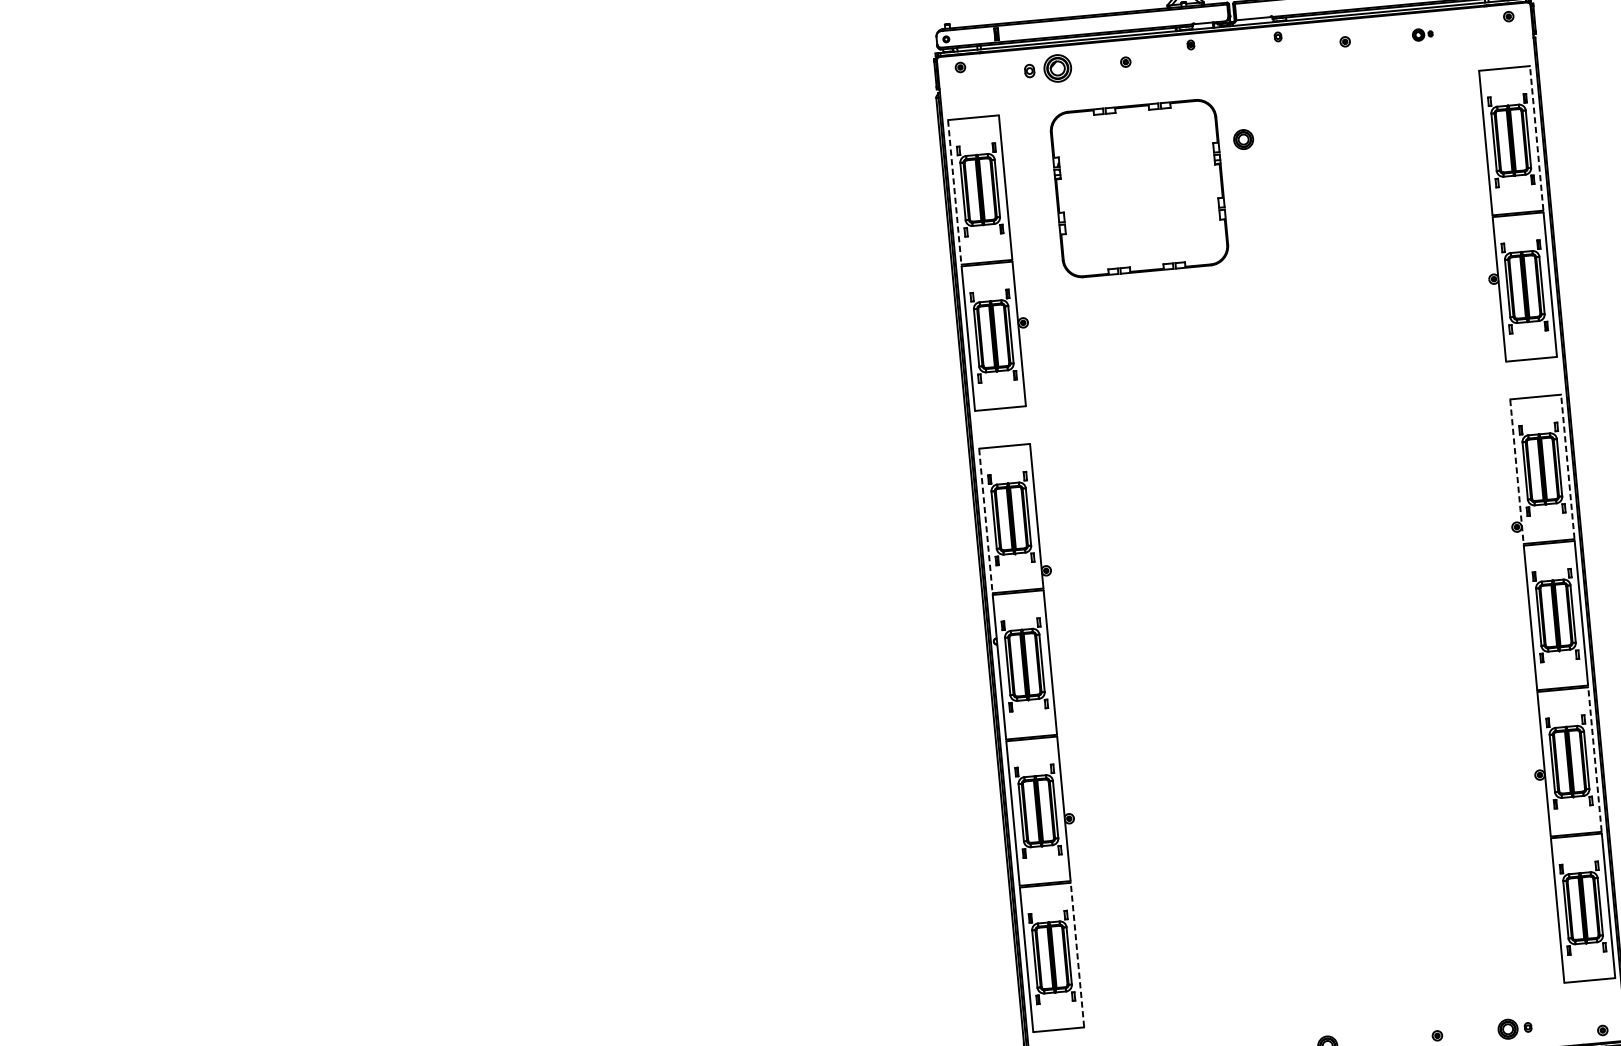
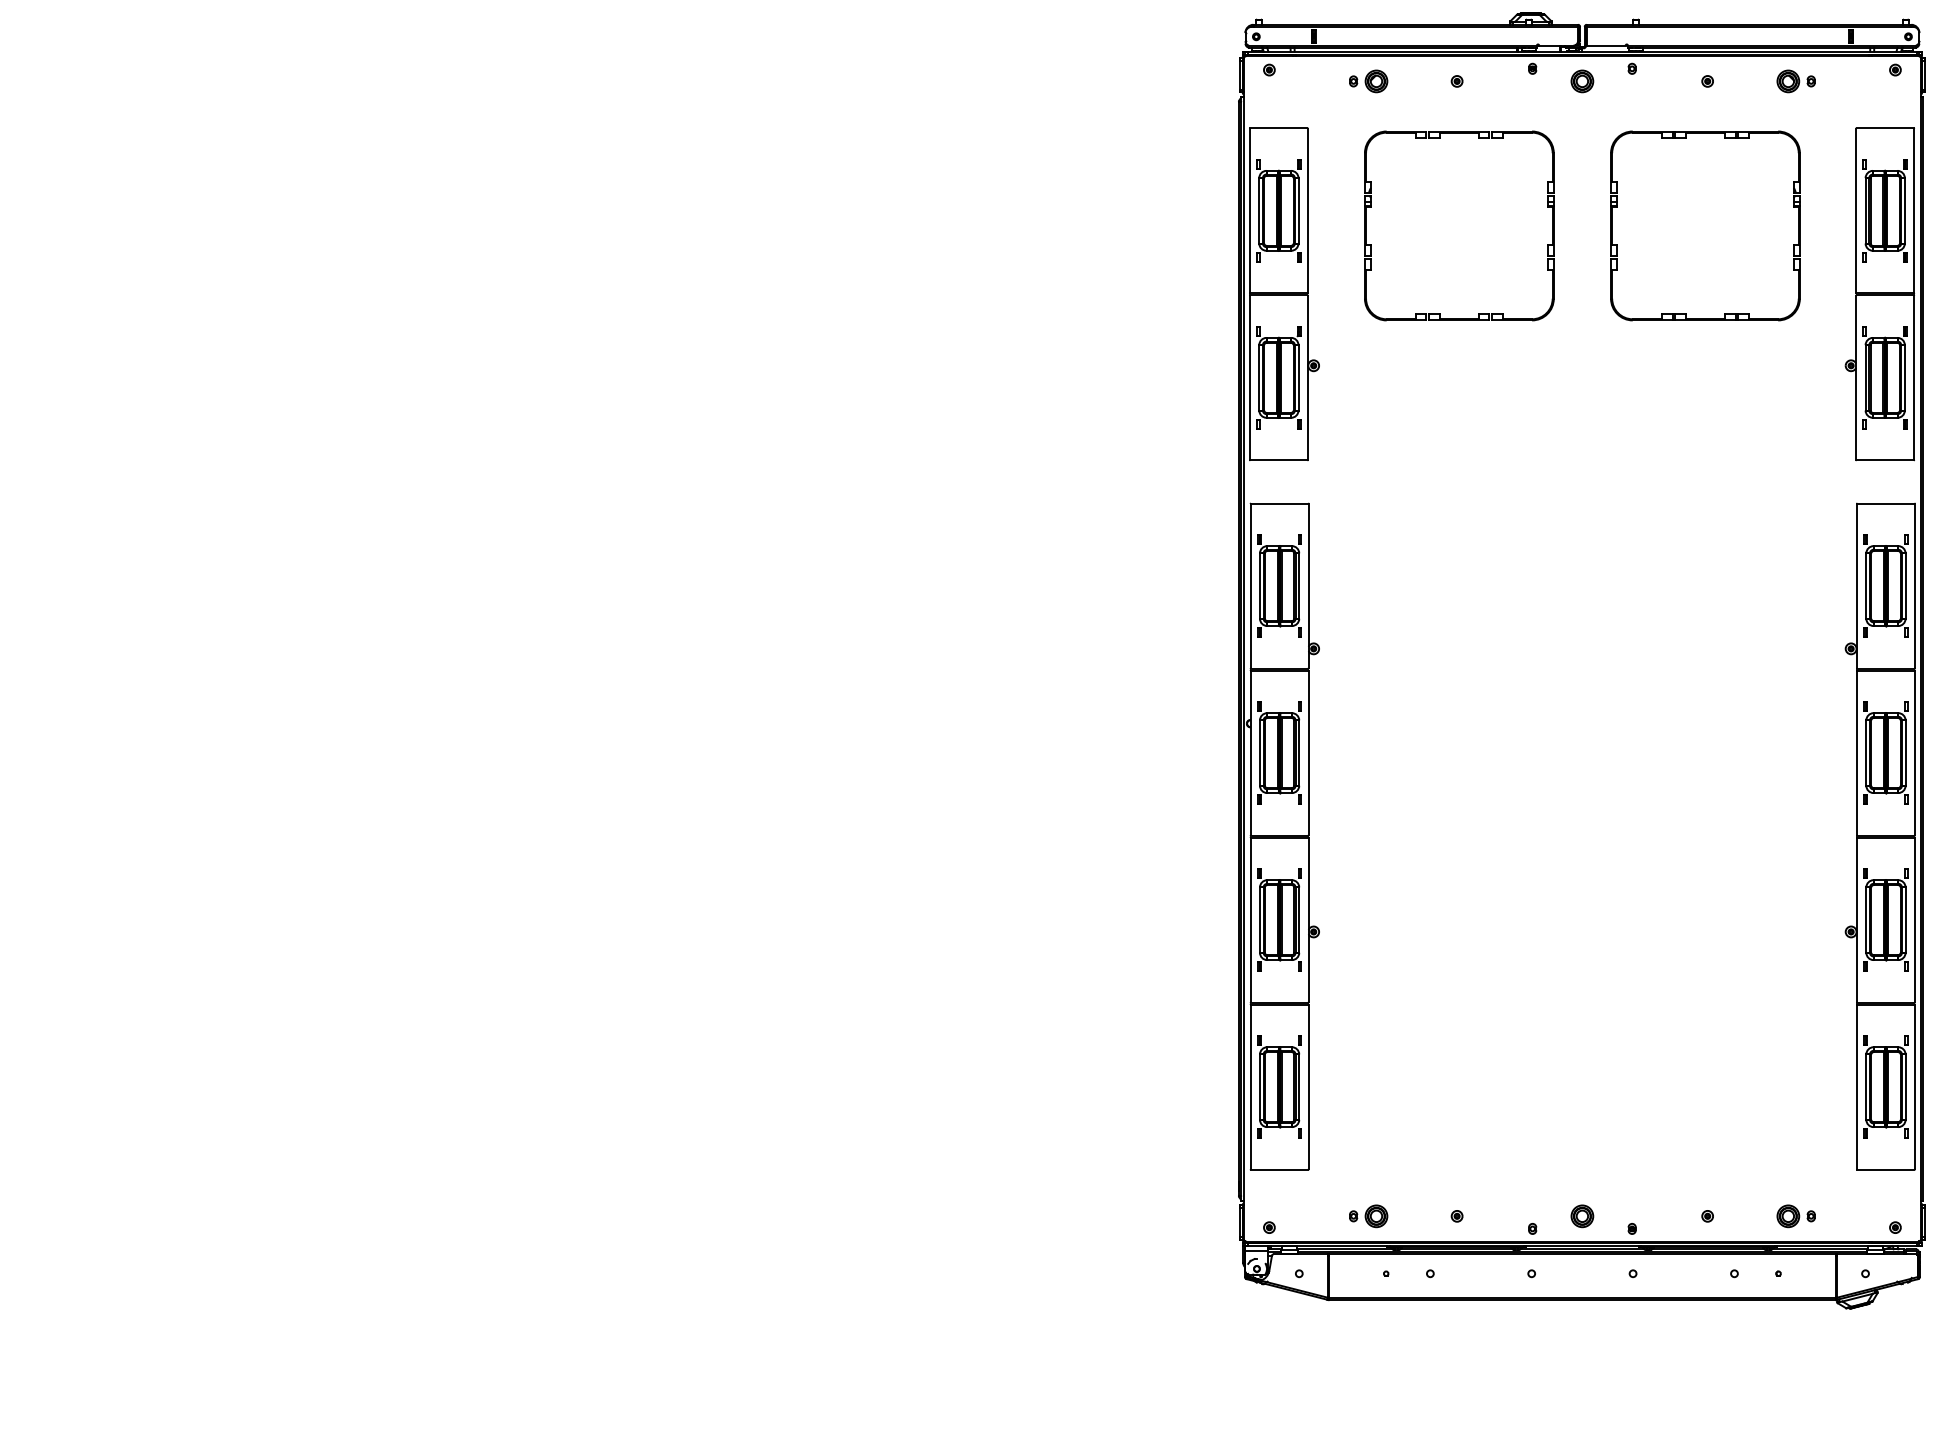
part: (1422, 34) -> (1795, 81), size x1.67
part: (1048, 69) -> (1368, 81), size x0.71
part: (1331, 93) -> (1686, 138), added
line: (1536, 138) -> (1914, 210), dashed -> solid
part: (1243, 139) -> (1582, 81), moved
line: (954, 192) -> (1249, 210), dashed -> solid
line: (1568, 467) -> (1915, 586), dashed -> solid
line: (1516, 472) -> (1856, 586), dashed -> solid
line: (985, 521) -> (1250, 586), dashed -> solid
line: (1595, 759) -> (1915, 920), dashed -> solid
line: (1077, 955) -> (1308, 1087), dashed -> solid

